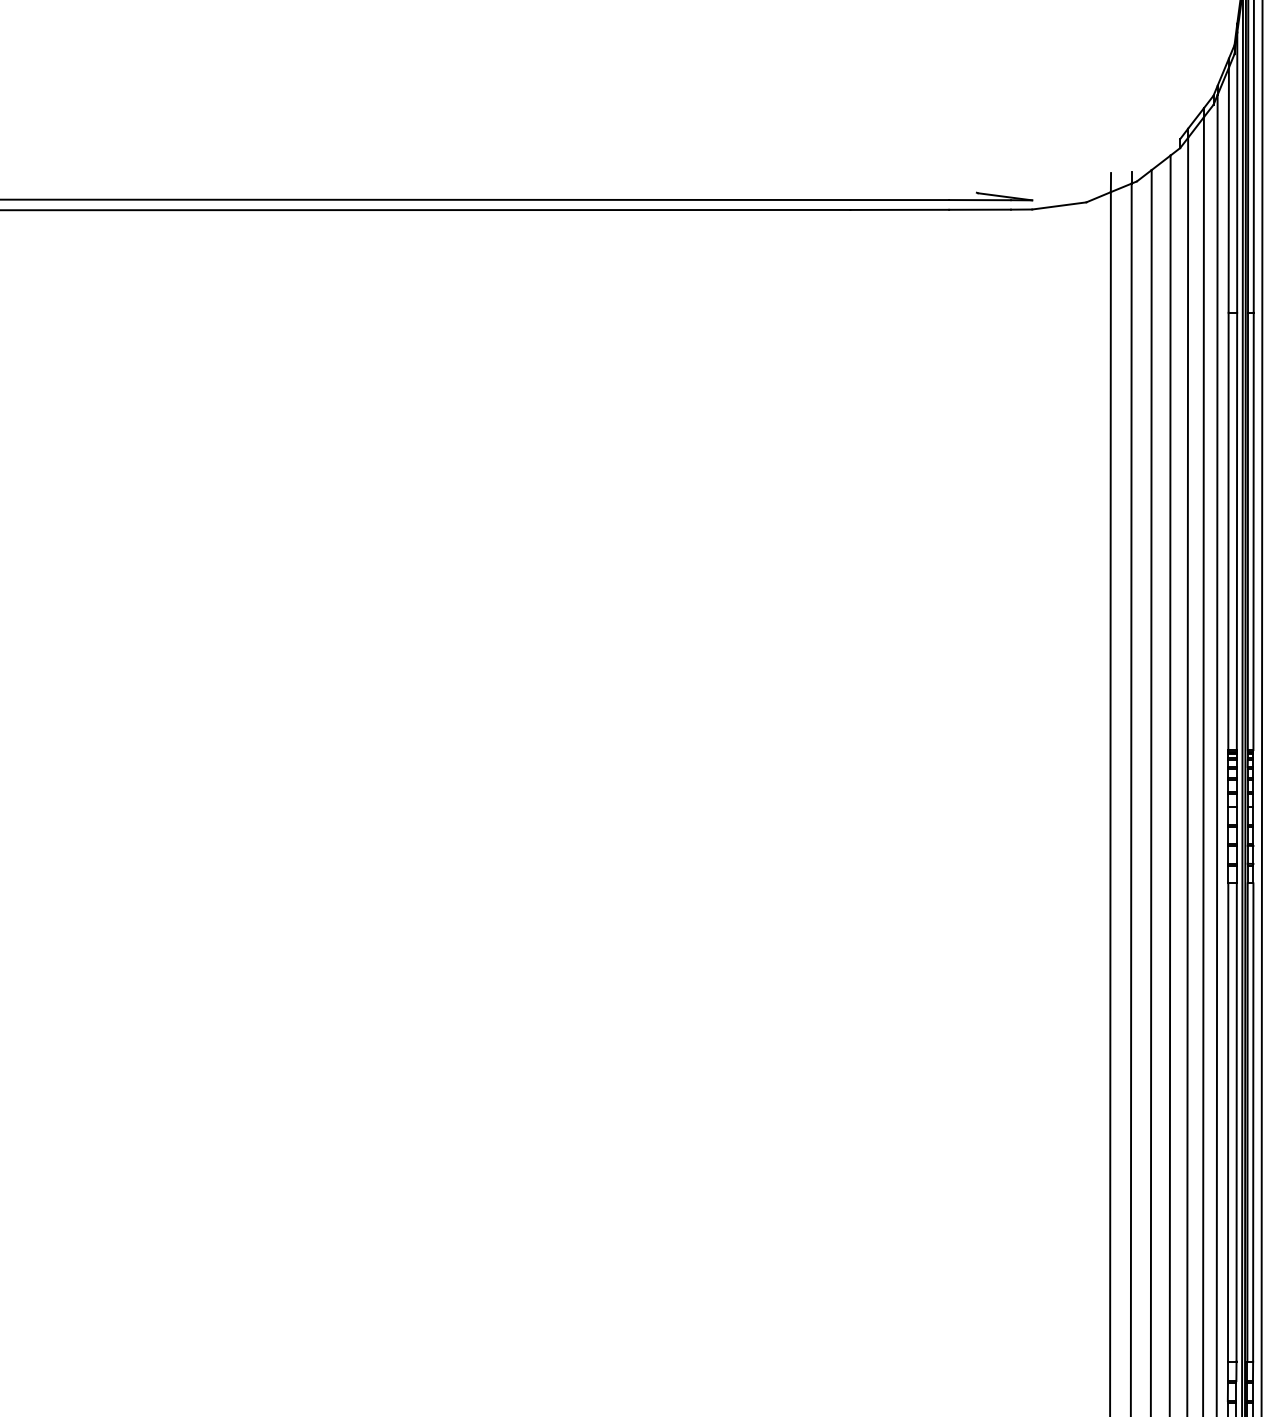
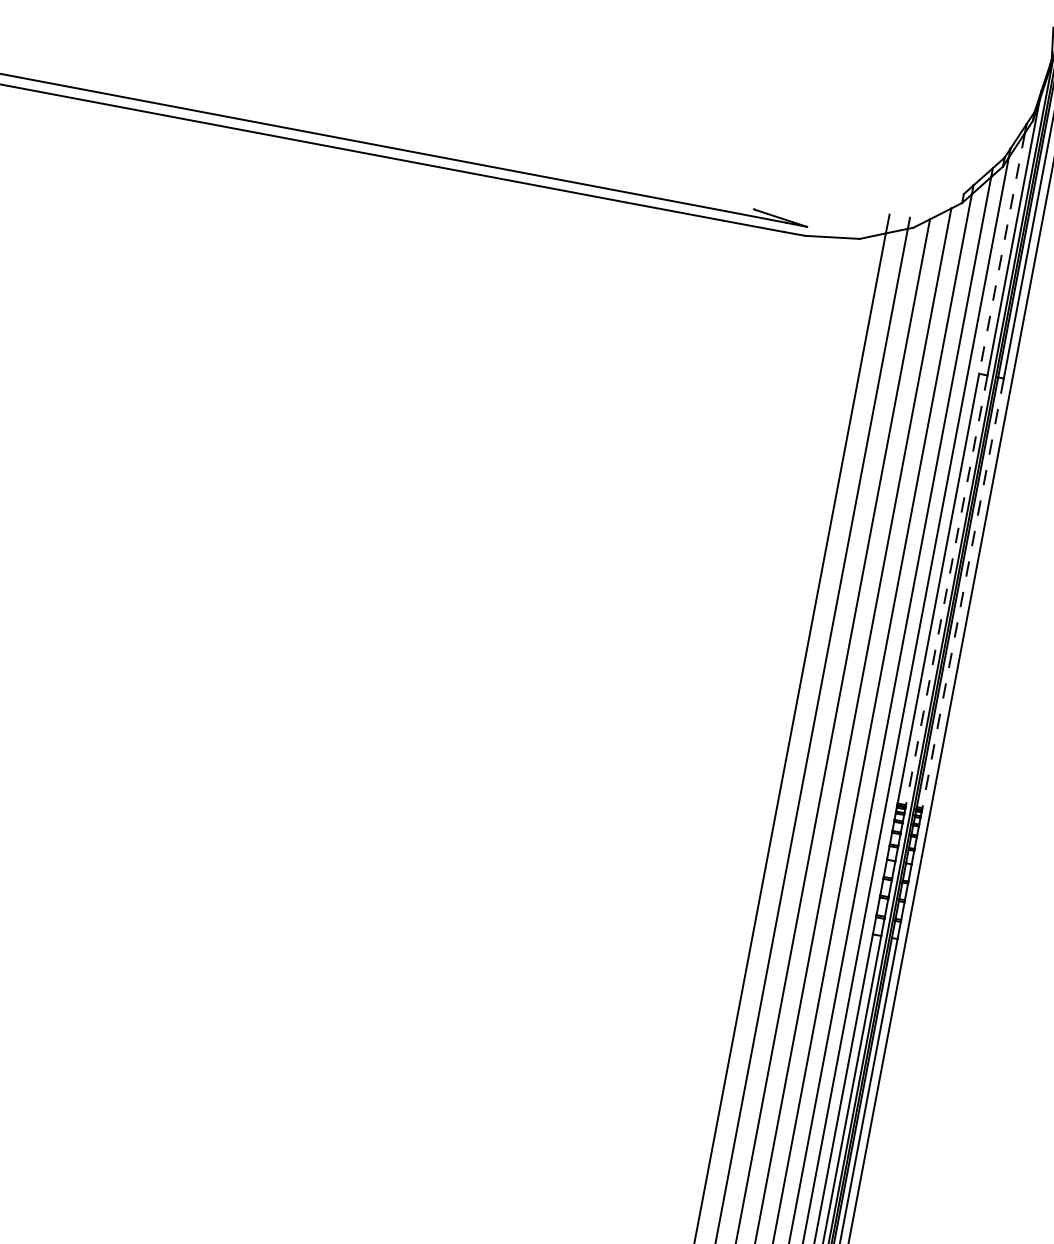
line: (1228, 190) -> (1001, 253), solid -> dashed
line: (1236, 531) -> (946, 590), solid -> dashed
line: (1253, 531) -> (963, 593), solid -> dashed

